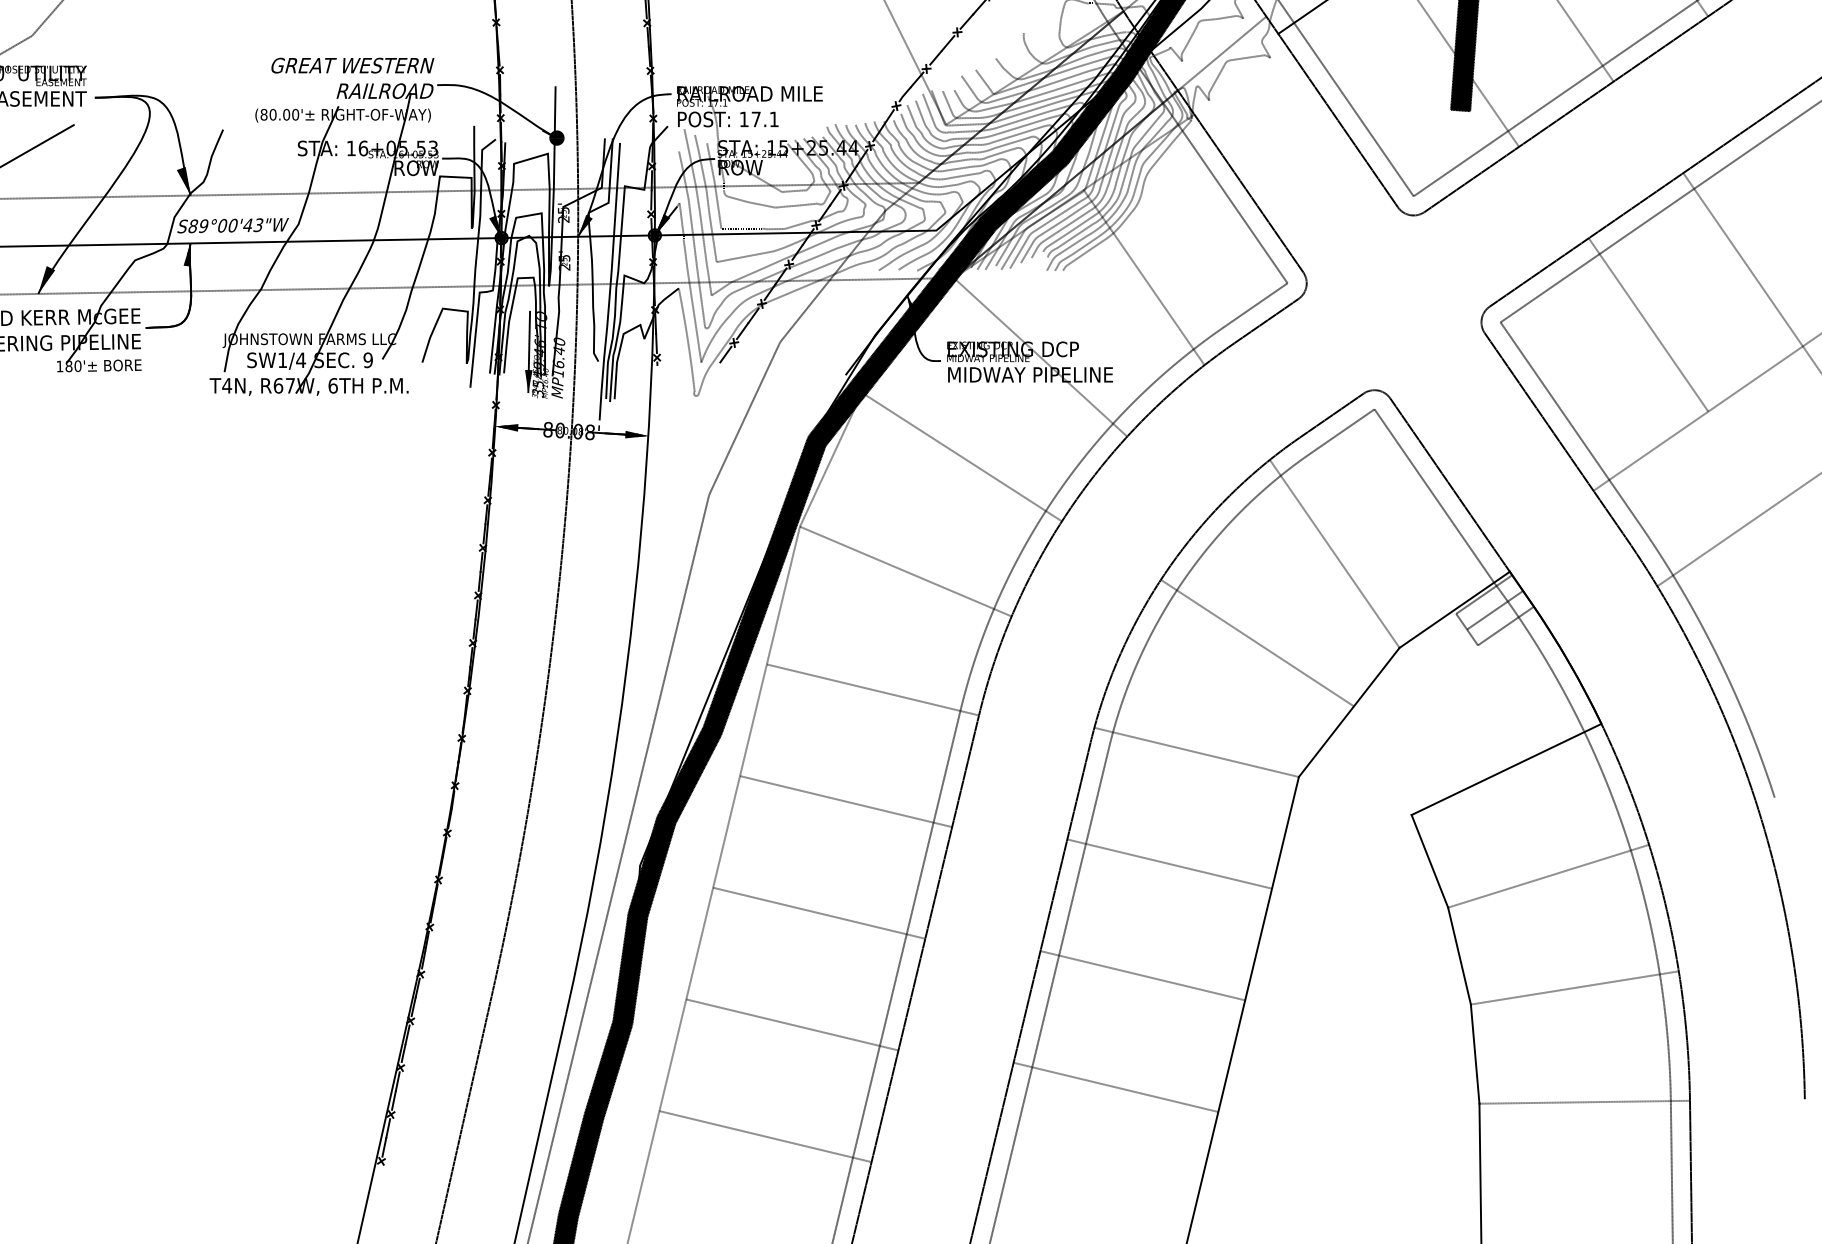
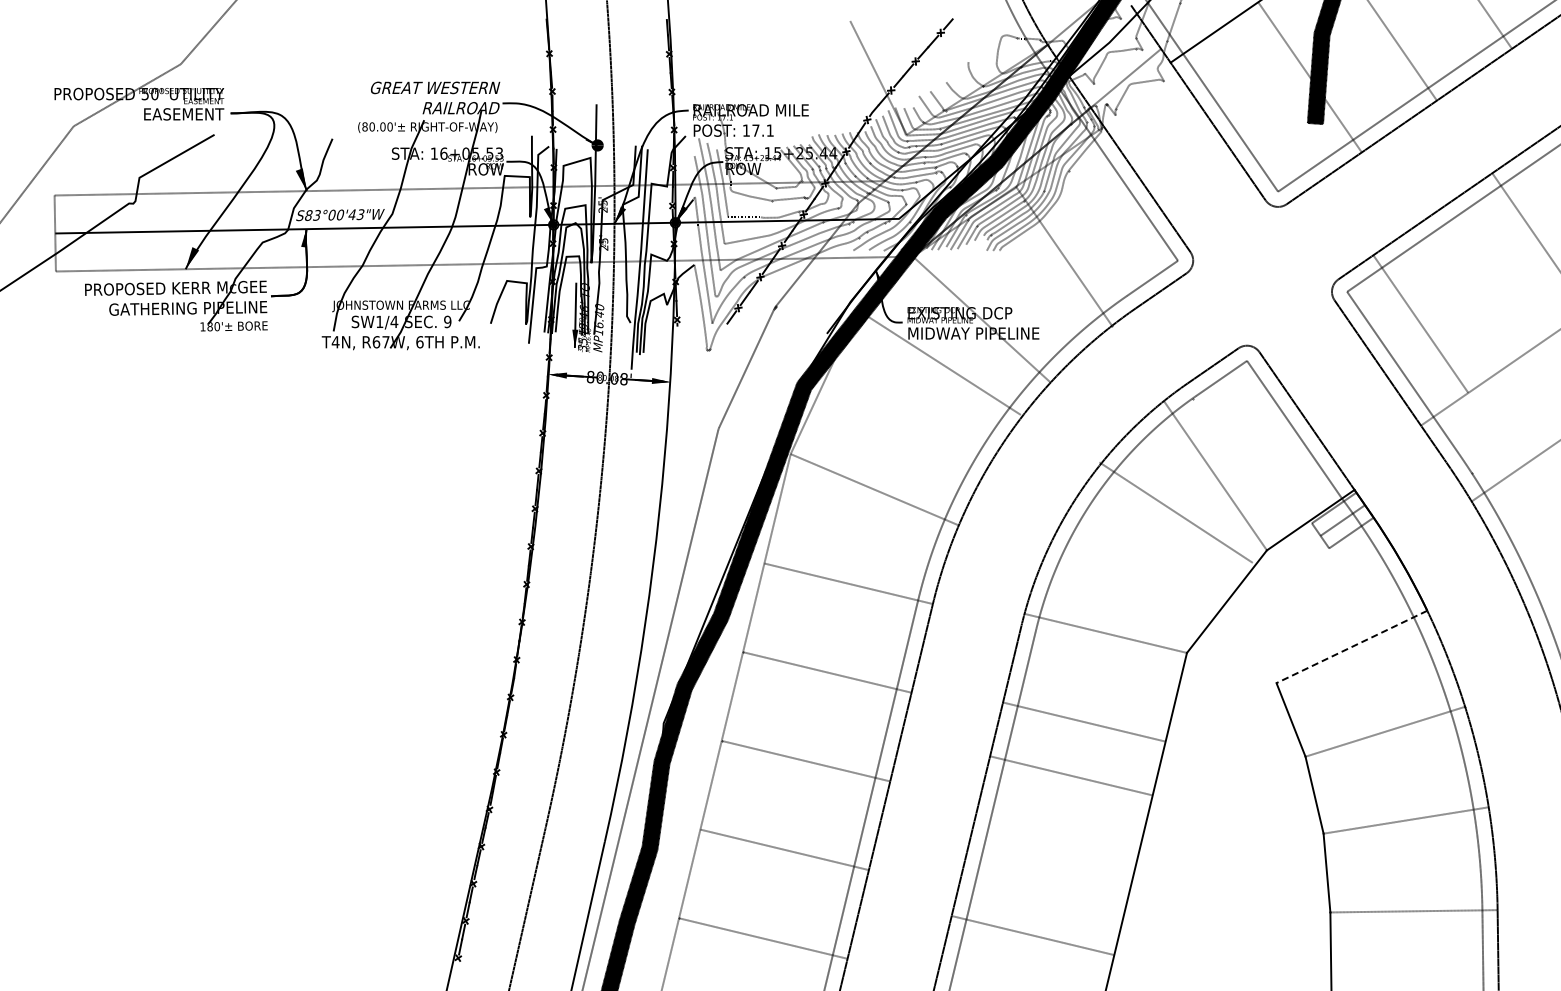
text: (202, 226) -> (316, 215), S89°00'43"W -> S83°00'43"W
line: (1648, 324) -> (1420, 323), moved
line: (962, 456) -> (941, 363), moved
line: (1256, 643) -> (1175, 512), moved
line: (1506, 768) -> (1351, 646), solid -> dashed
line: (1142, 975) -> (1070, 775), moved
line: (1115, 1087) -> (1032, 935), moved

